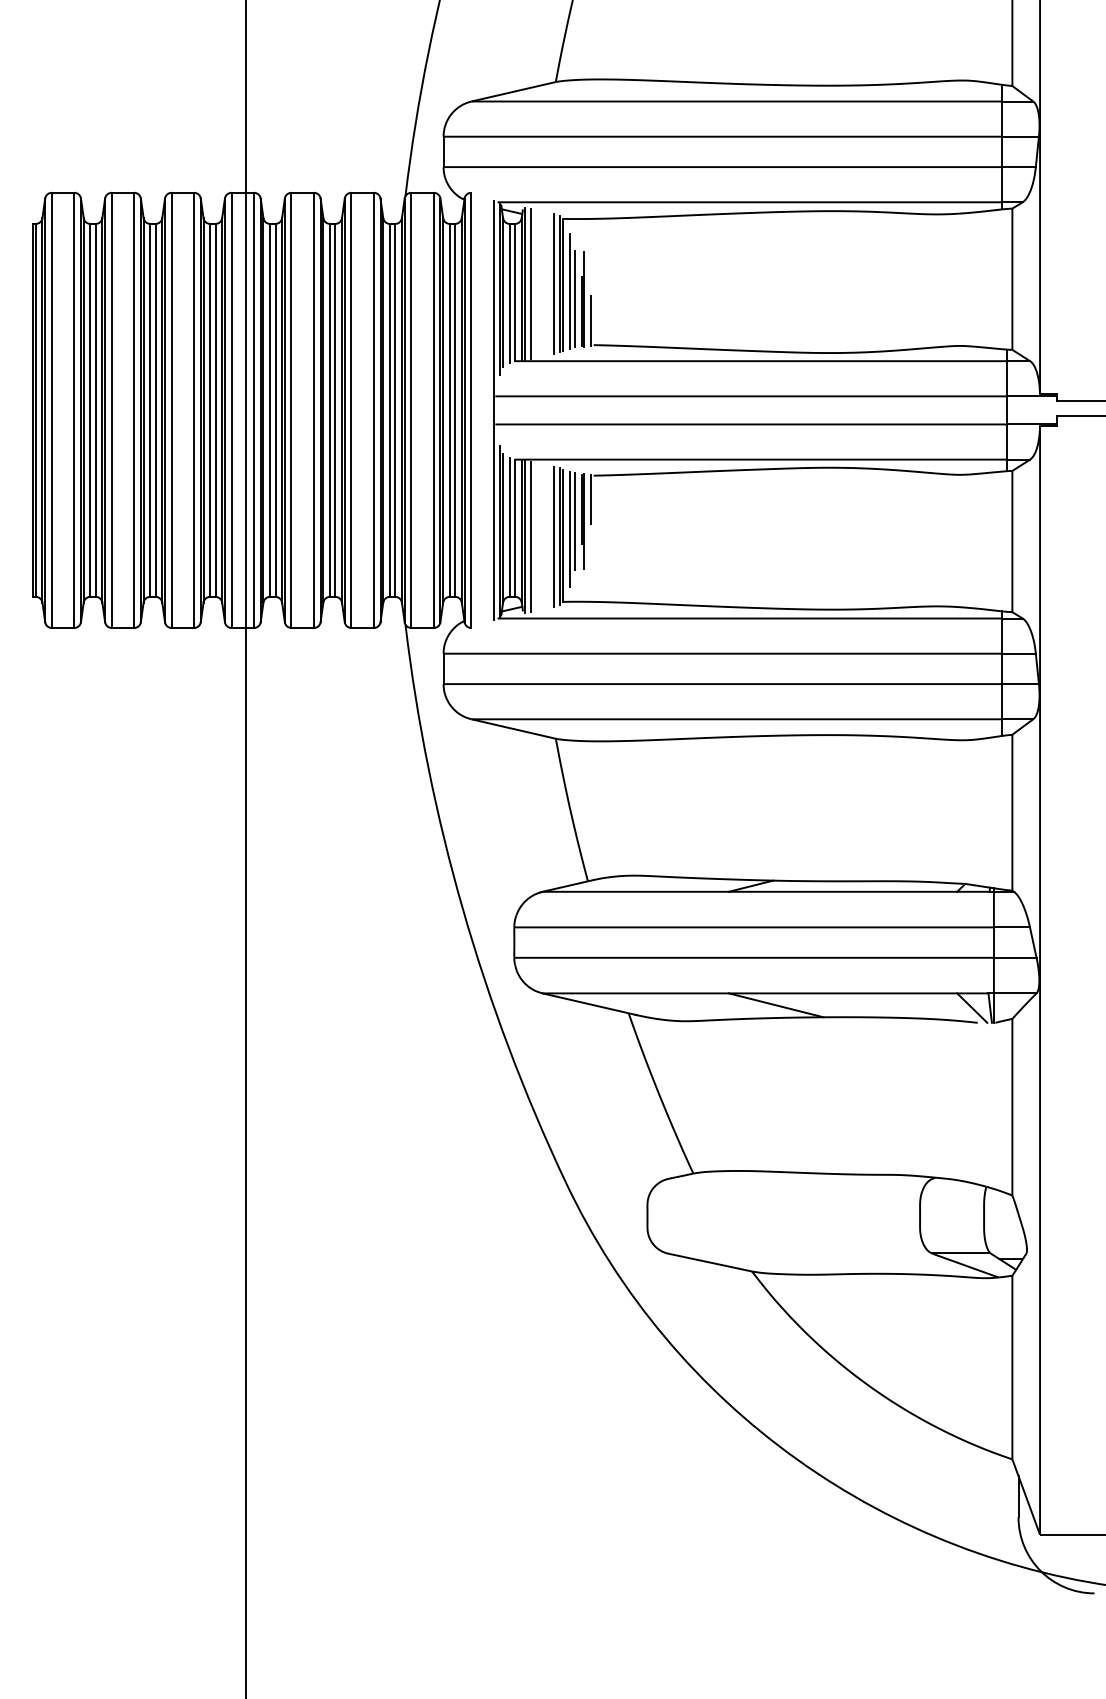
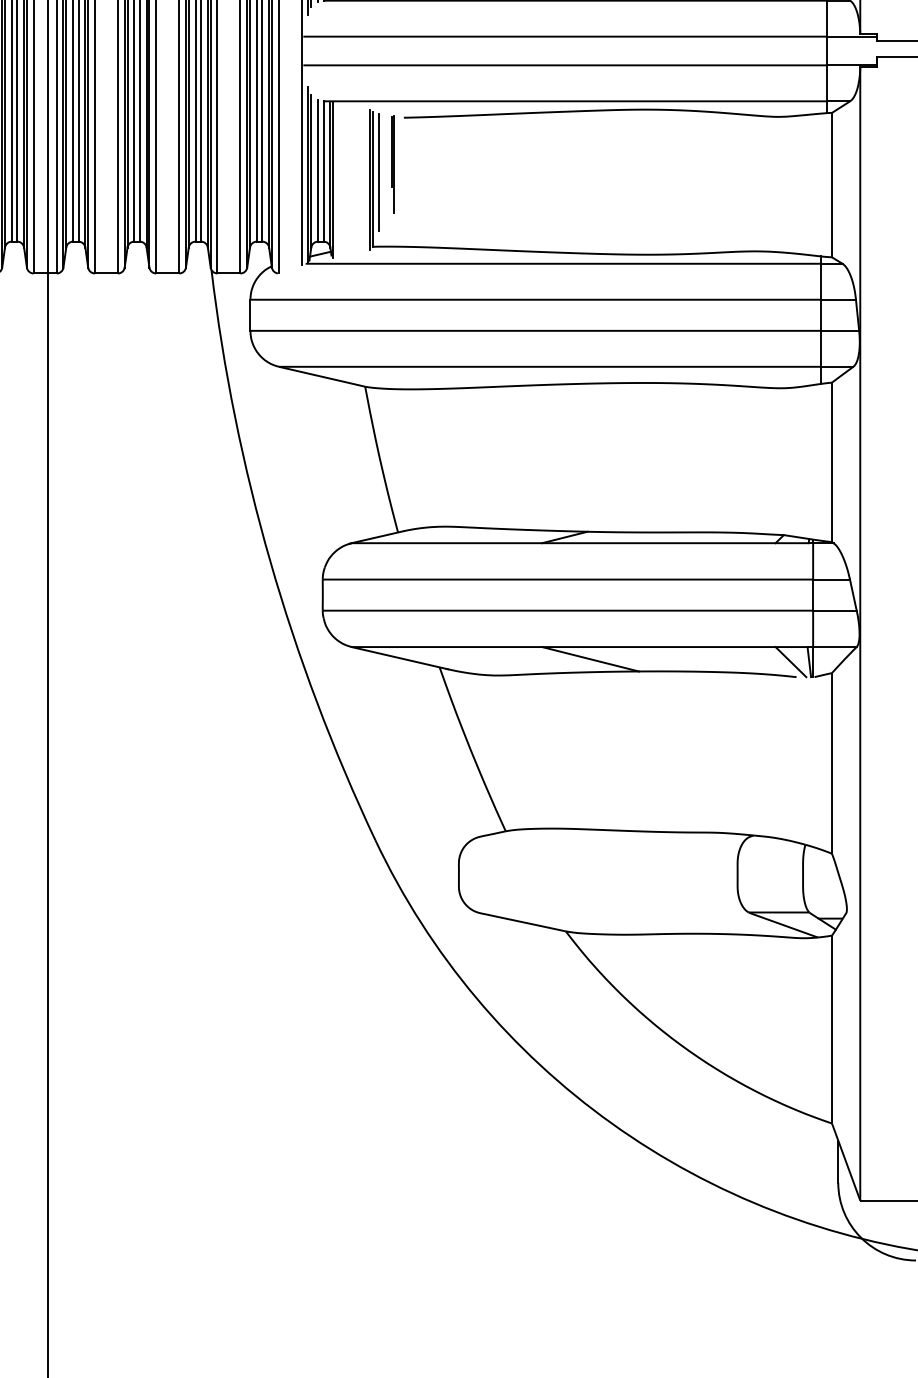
line: (591, 499) -> (401, 142), removed
line: (575, 521) -> (385, 164), removed
line: (531, 536) -> (340, 179), removed
line: (553, 536) -> (362, 179), removed

